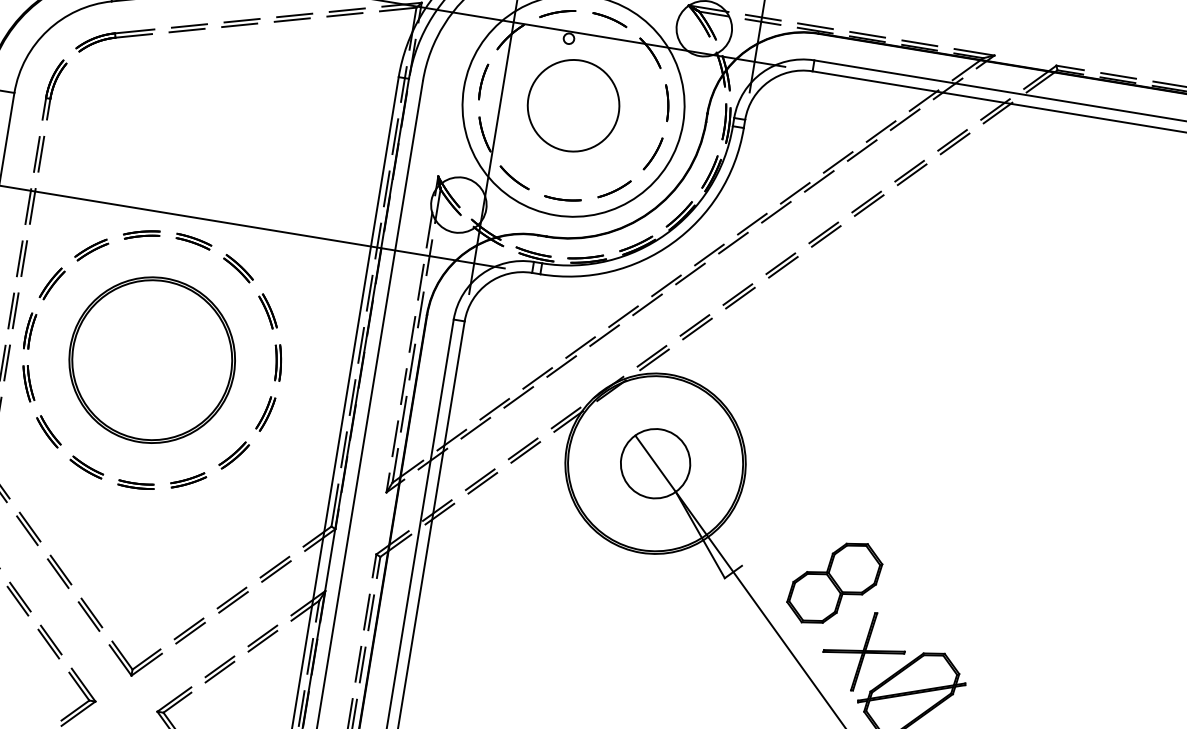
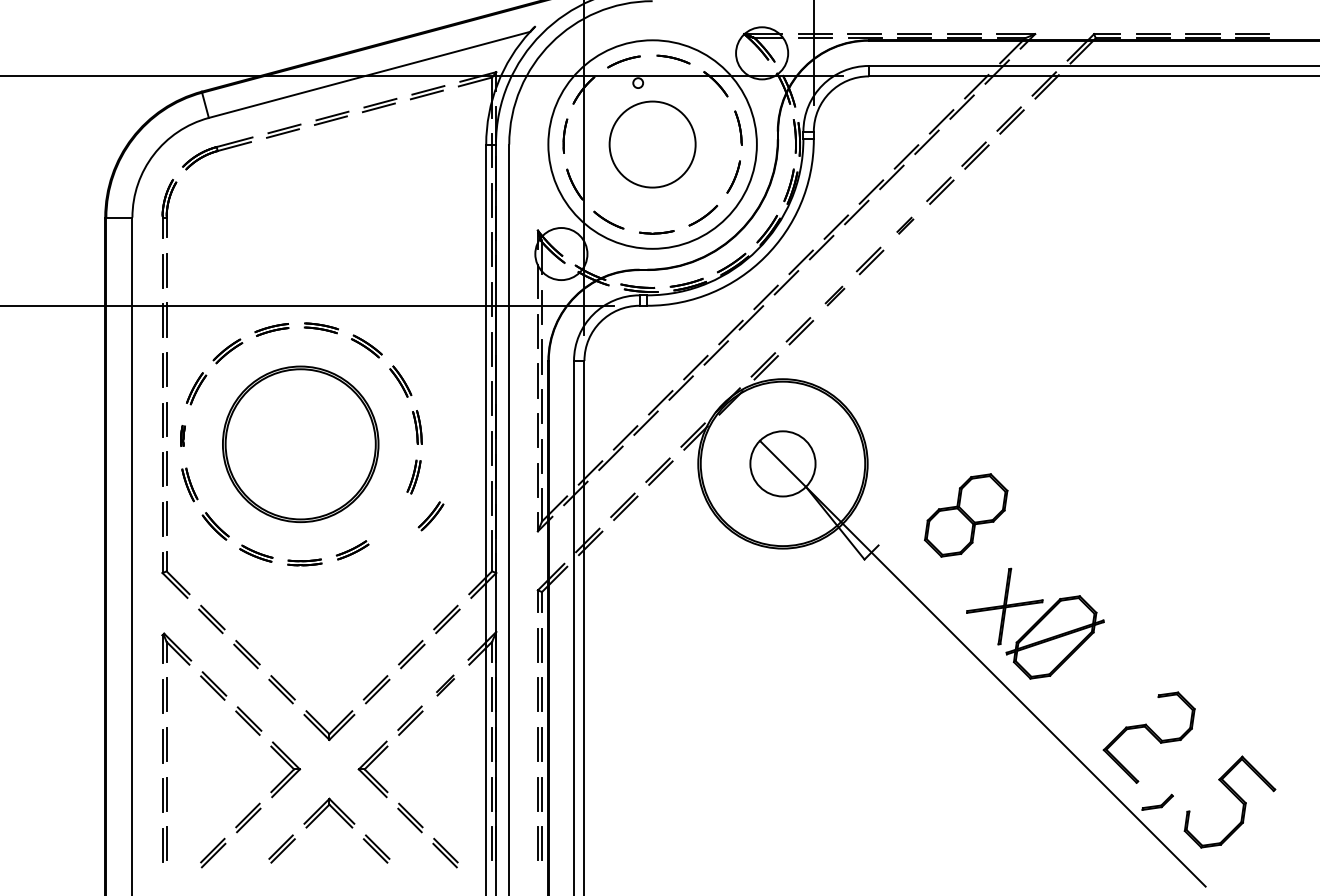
part: (825, 234) -> (905, 225), size x0.6
part: (738, 295) -> (834, 295), size x0.7
part: (29, 330) -> (182, 435), size x0.6
part: (233, 455) -> (430, 516), moved
part: (835, 583) -> (966, 515), moved
part: (262, 638) -> (445, 685), size x0.7

